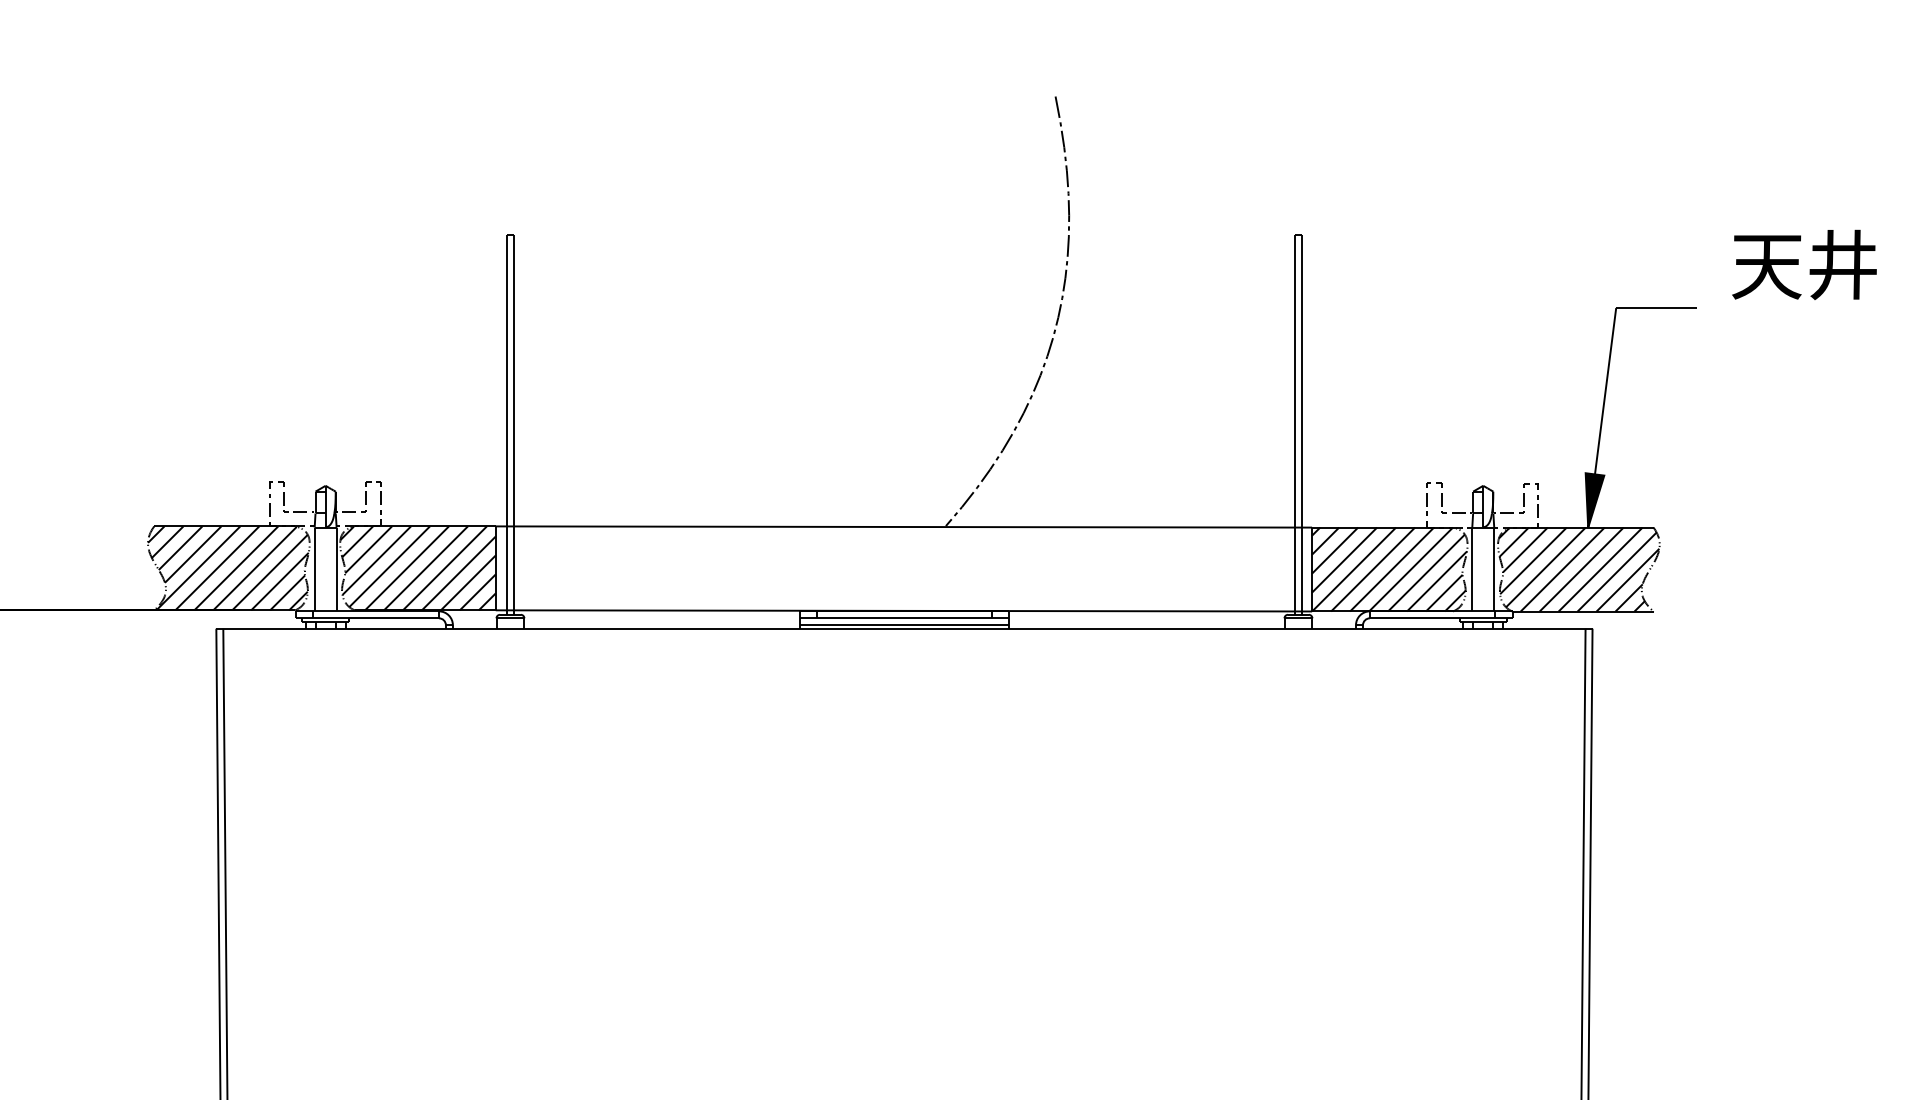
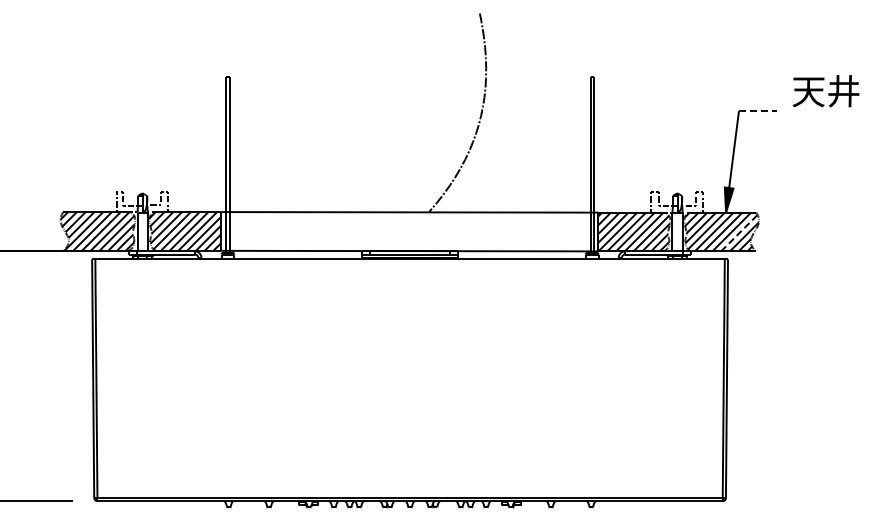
line: (1656, 308) -> (757, 111), solid -> dashed
line: (1617, 572) -> (739, 233), solid -> dashed

